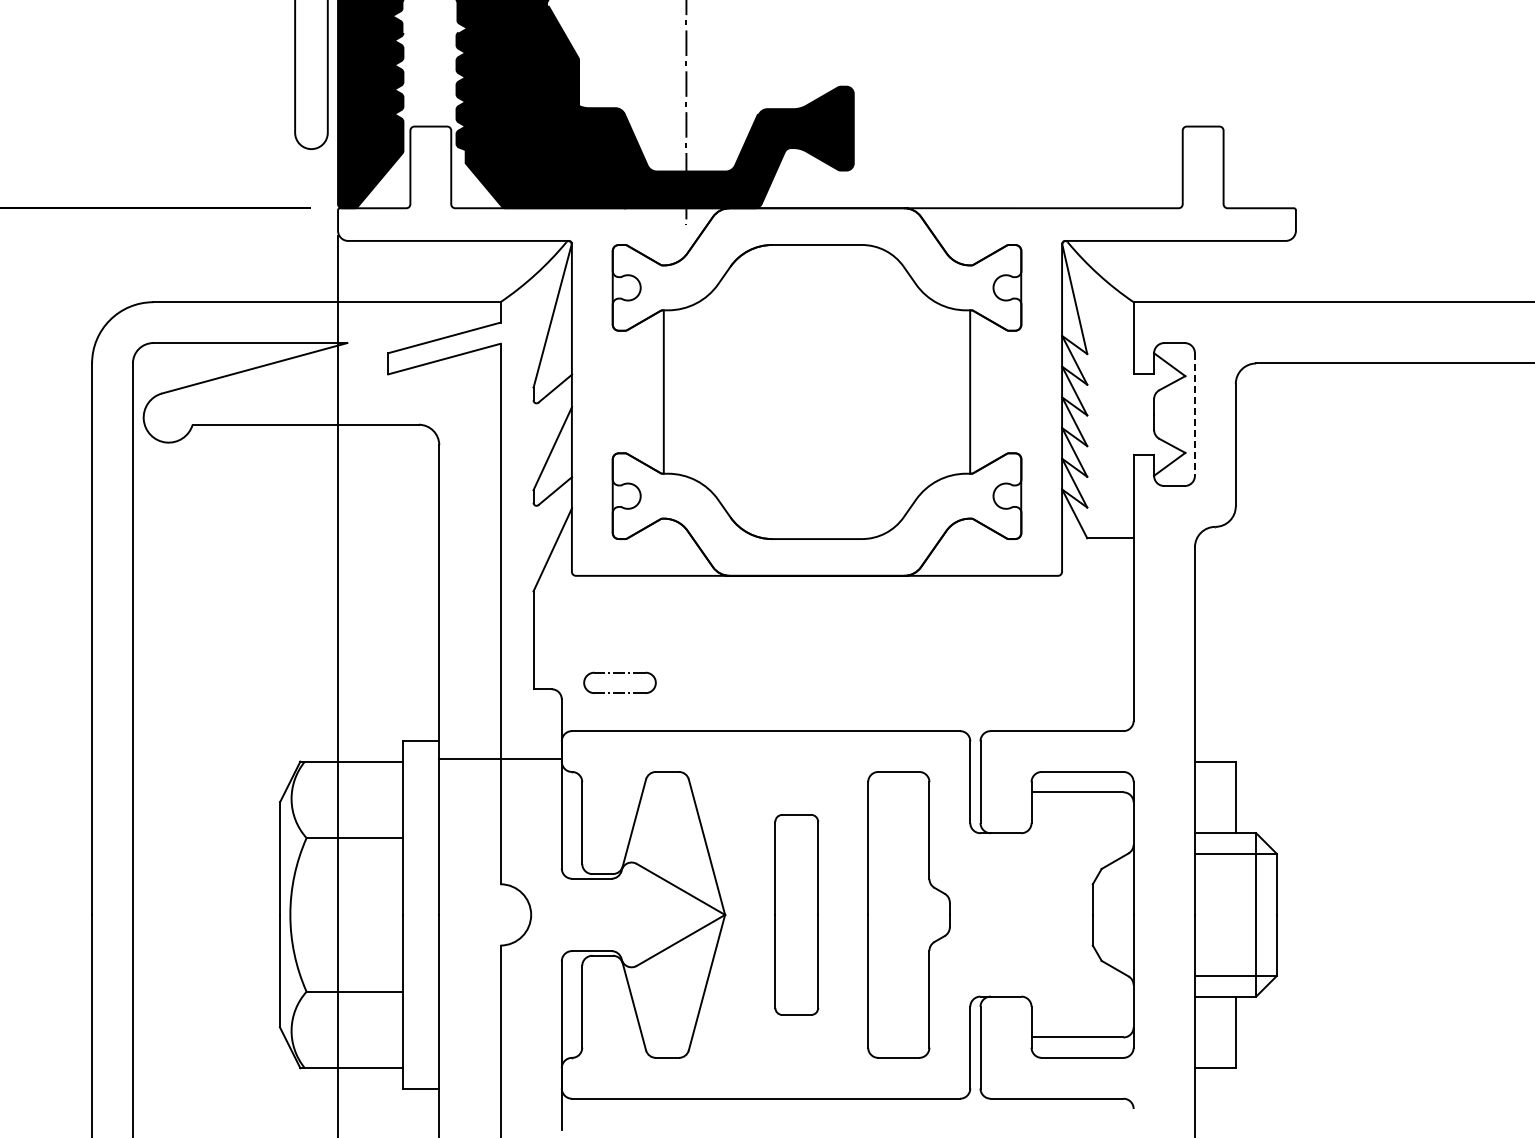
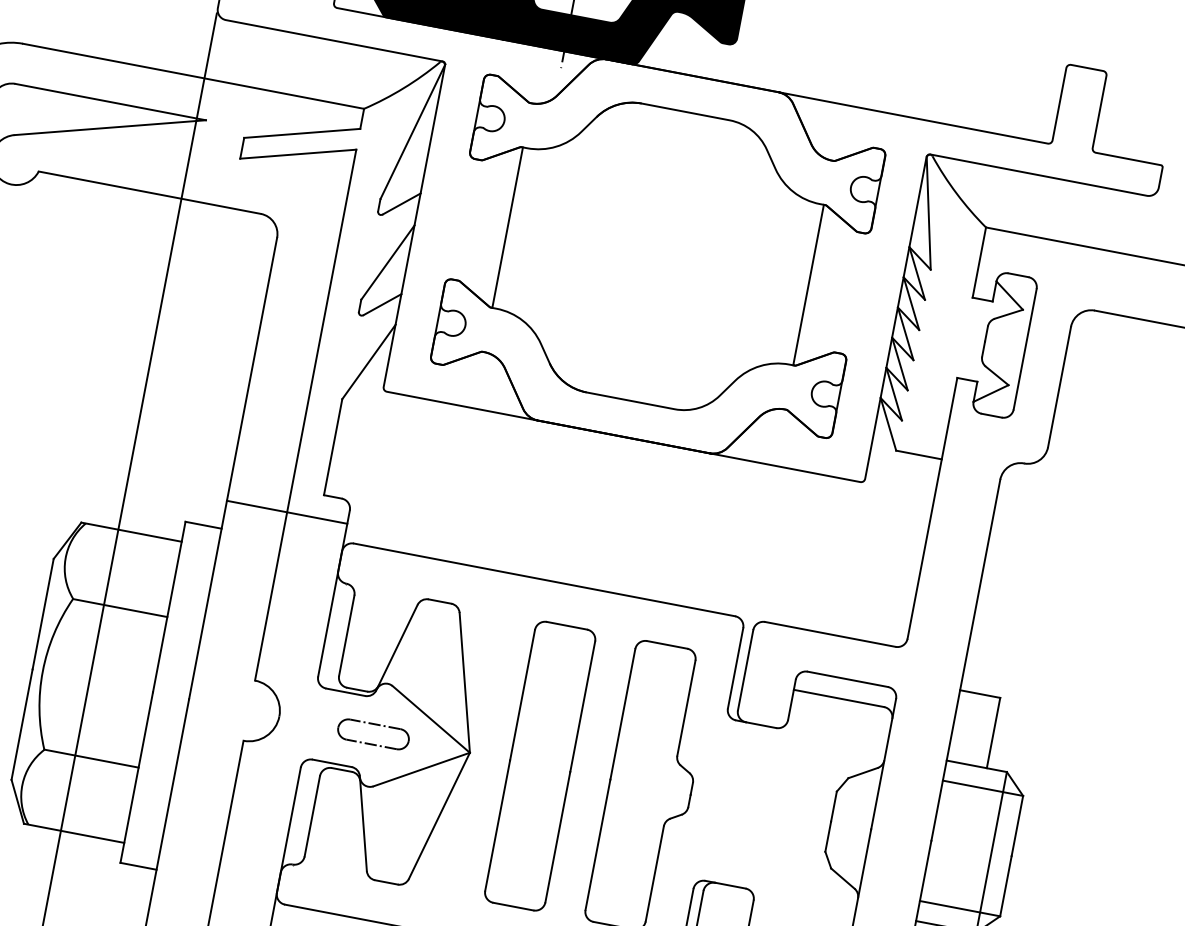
line: (1194, 415) -> (1024, 350), dashed -> solid
part: (619, 673) -> (374, 725), moved
line: (500, 758) -> (287, 511), moved
part: (796, 914) -> (540, 765), size x1.43

